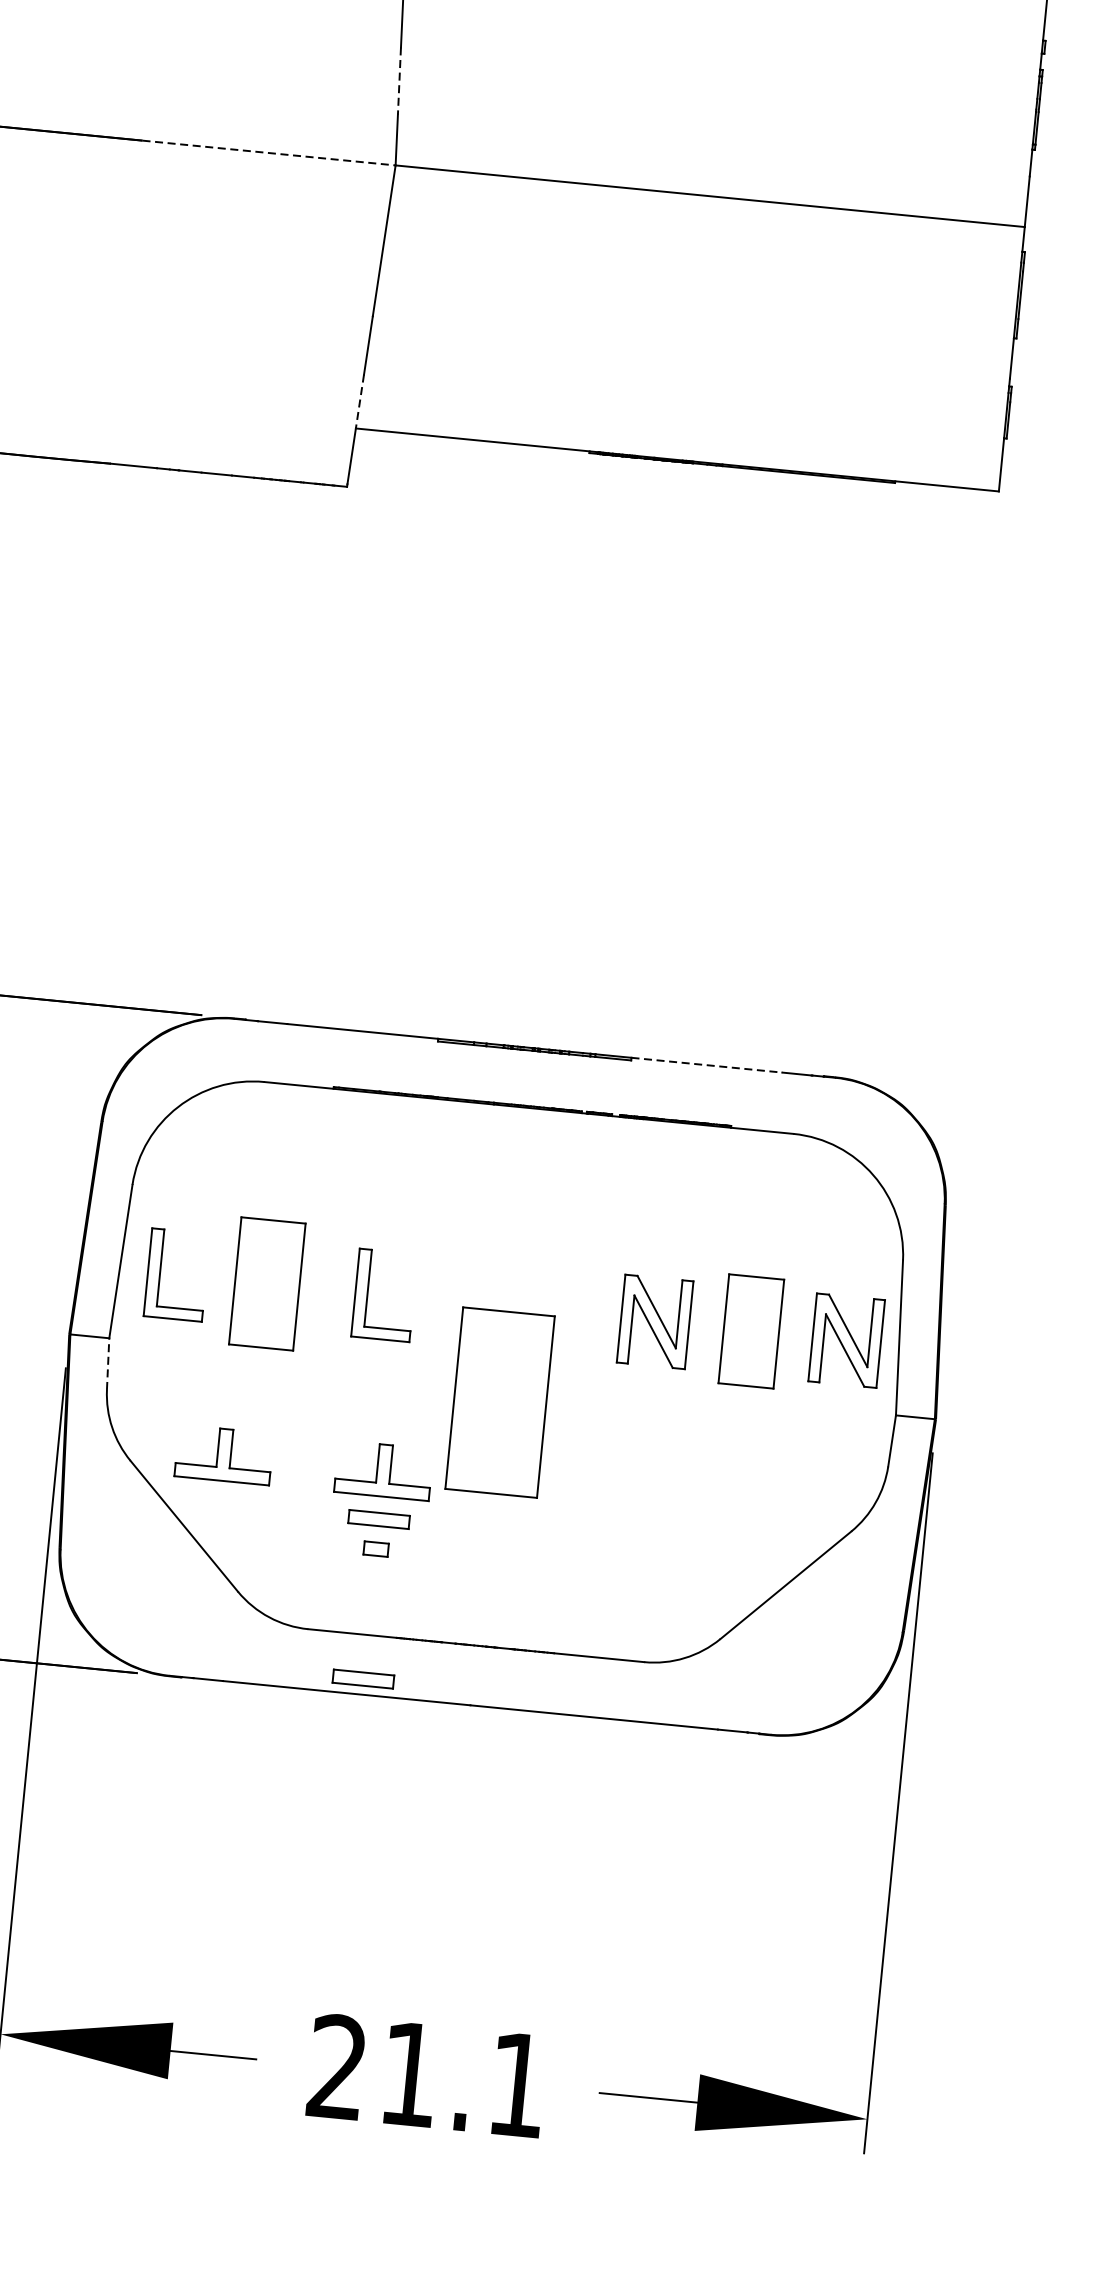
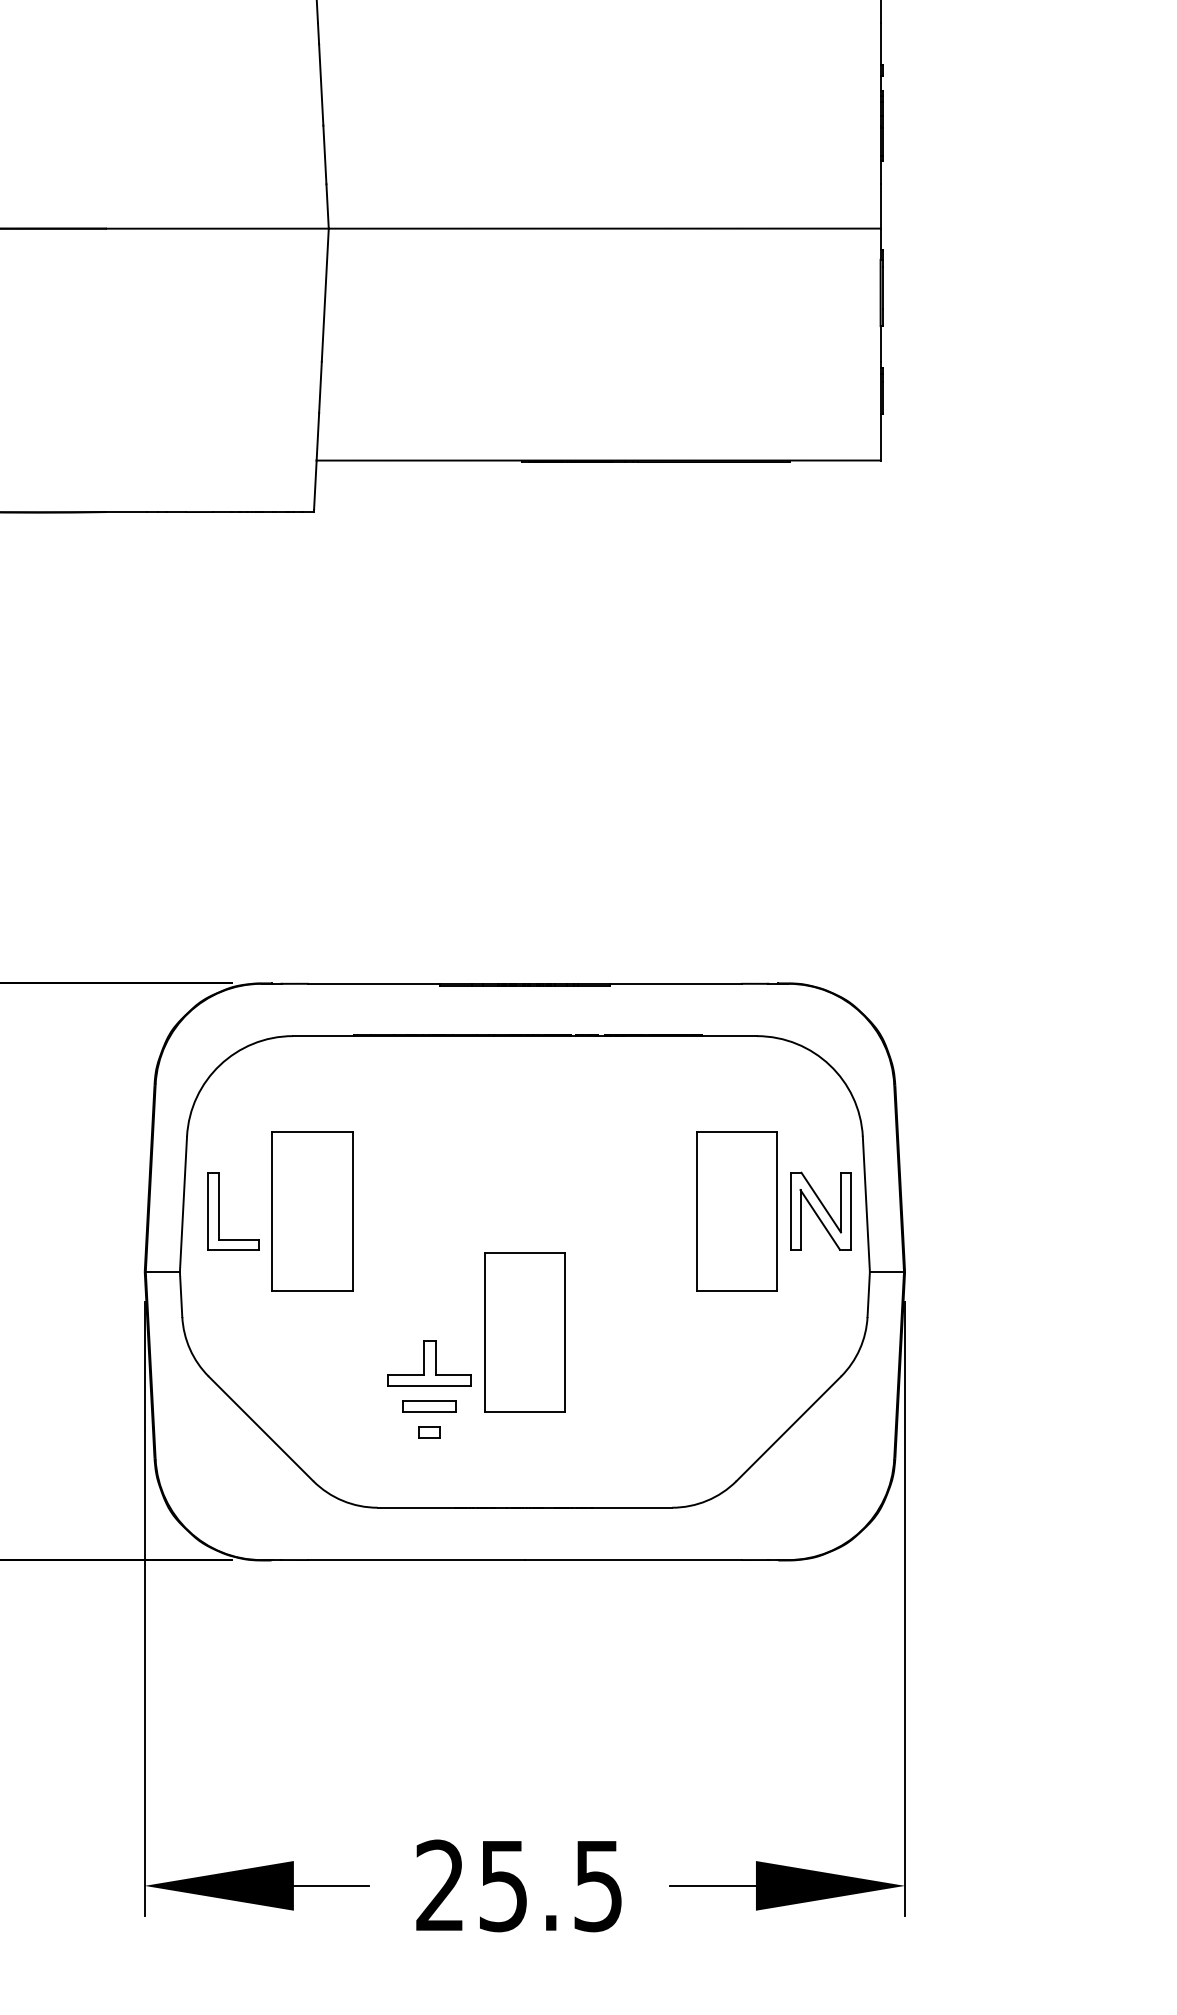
line: (398, 81) -> (324, 155), dashed -> solid
line: (269, 152) -> (218, 228), dashed -> solid
line: (359, 401) -> (317, 436), dashed -> solid
line: (707, 1064) -> (676, 983), dashed -> solid
part: (267, 1284) -> (312, 1211), size x1.43
part: (368, 1294) -> (401, 1211), removed
part: (654, 1321) -> (652, 1210), removed
part: (750, 1331) -> (736, 1211), size x1.67
line: (108, 1364) -> (181, 1294), dashed -> solid
part: (499, 1402) -> (524, 1332), moved
part: (223, 1454) -> (289, 1363), removed
part: (363, 1679) -> (429, 1546), removed
text: (463, 2080) -> (550, 1886), 21.1 -> 25.5

